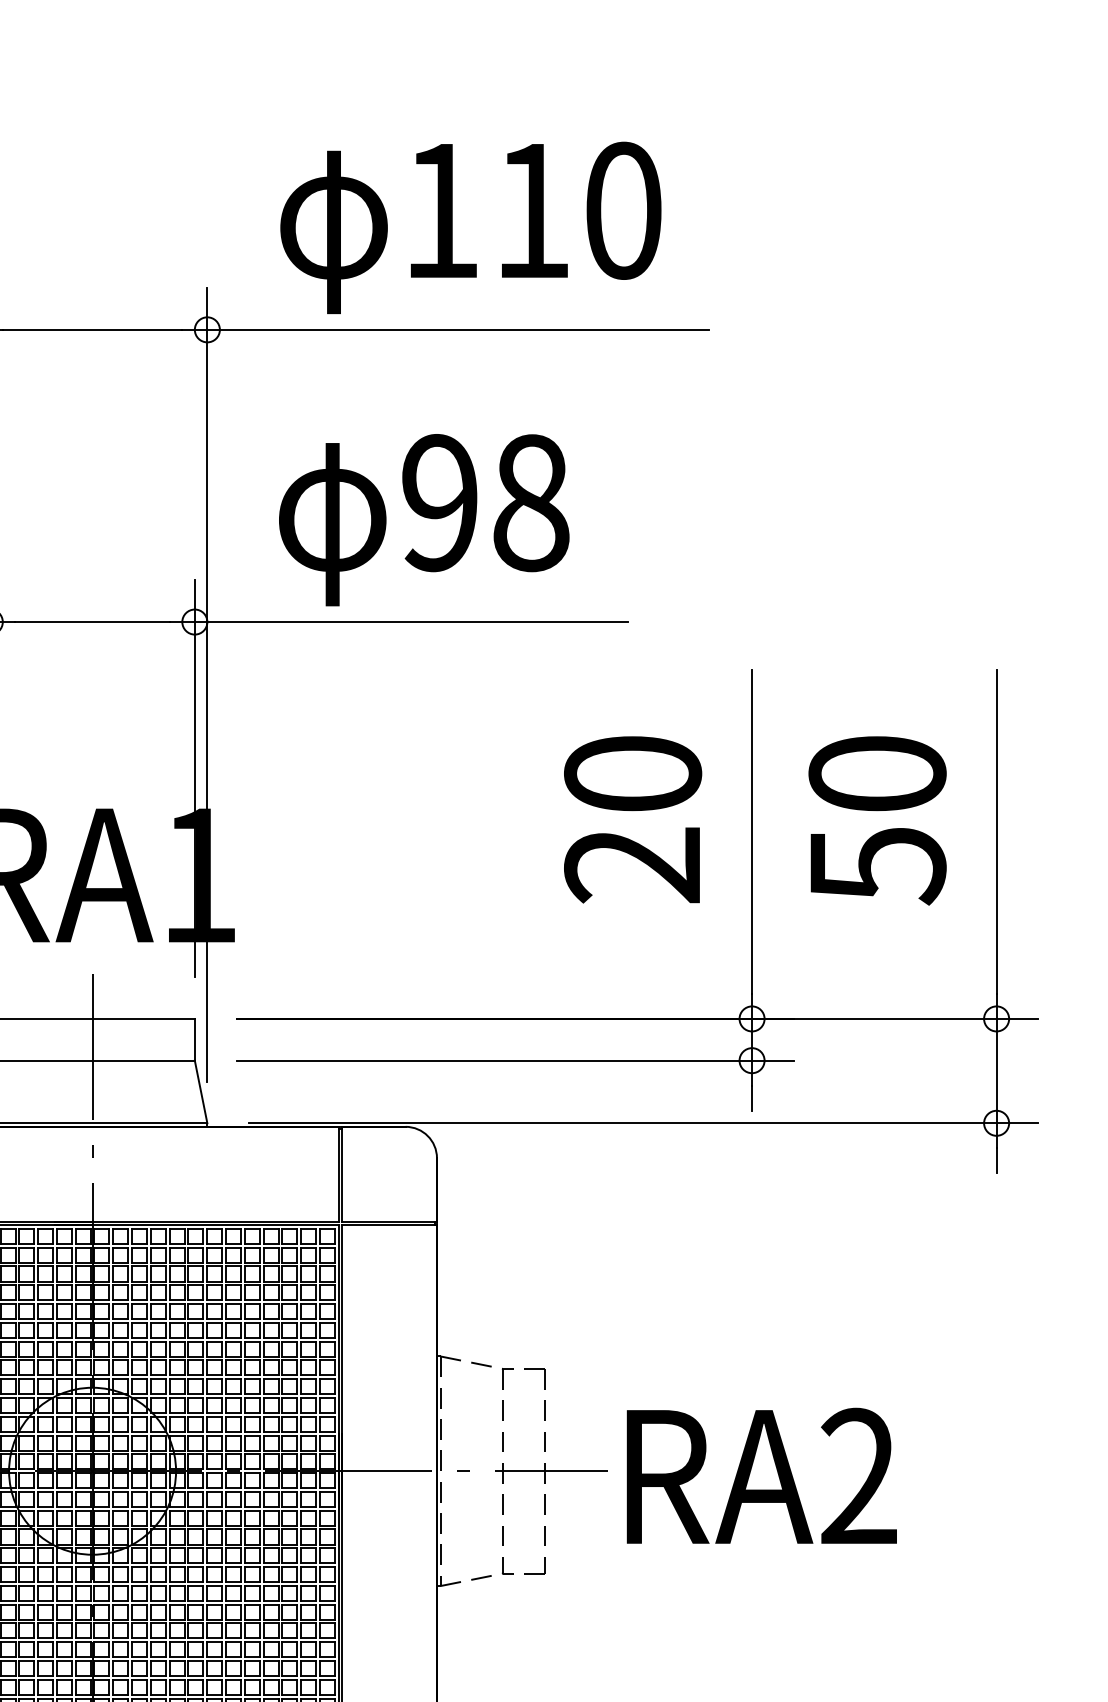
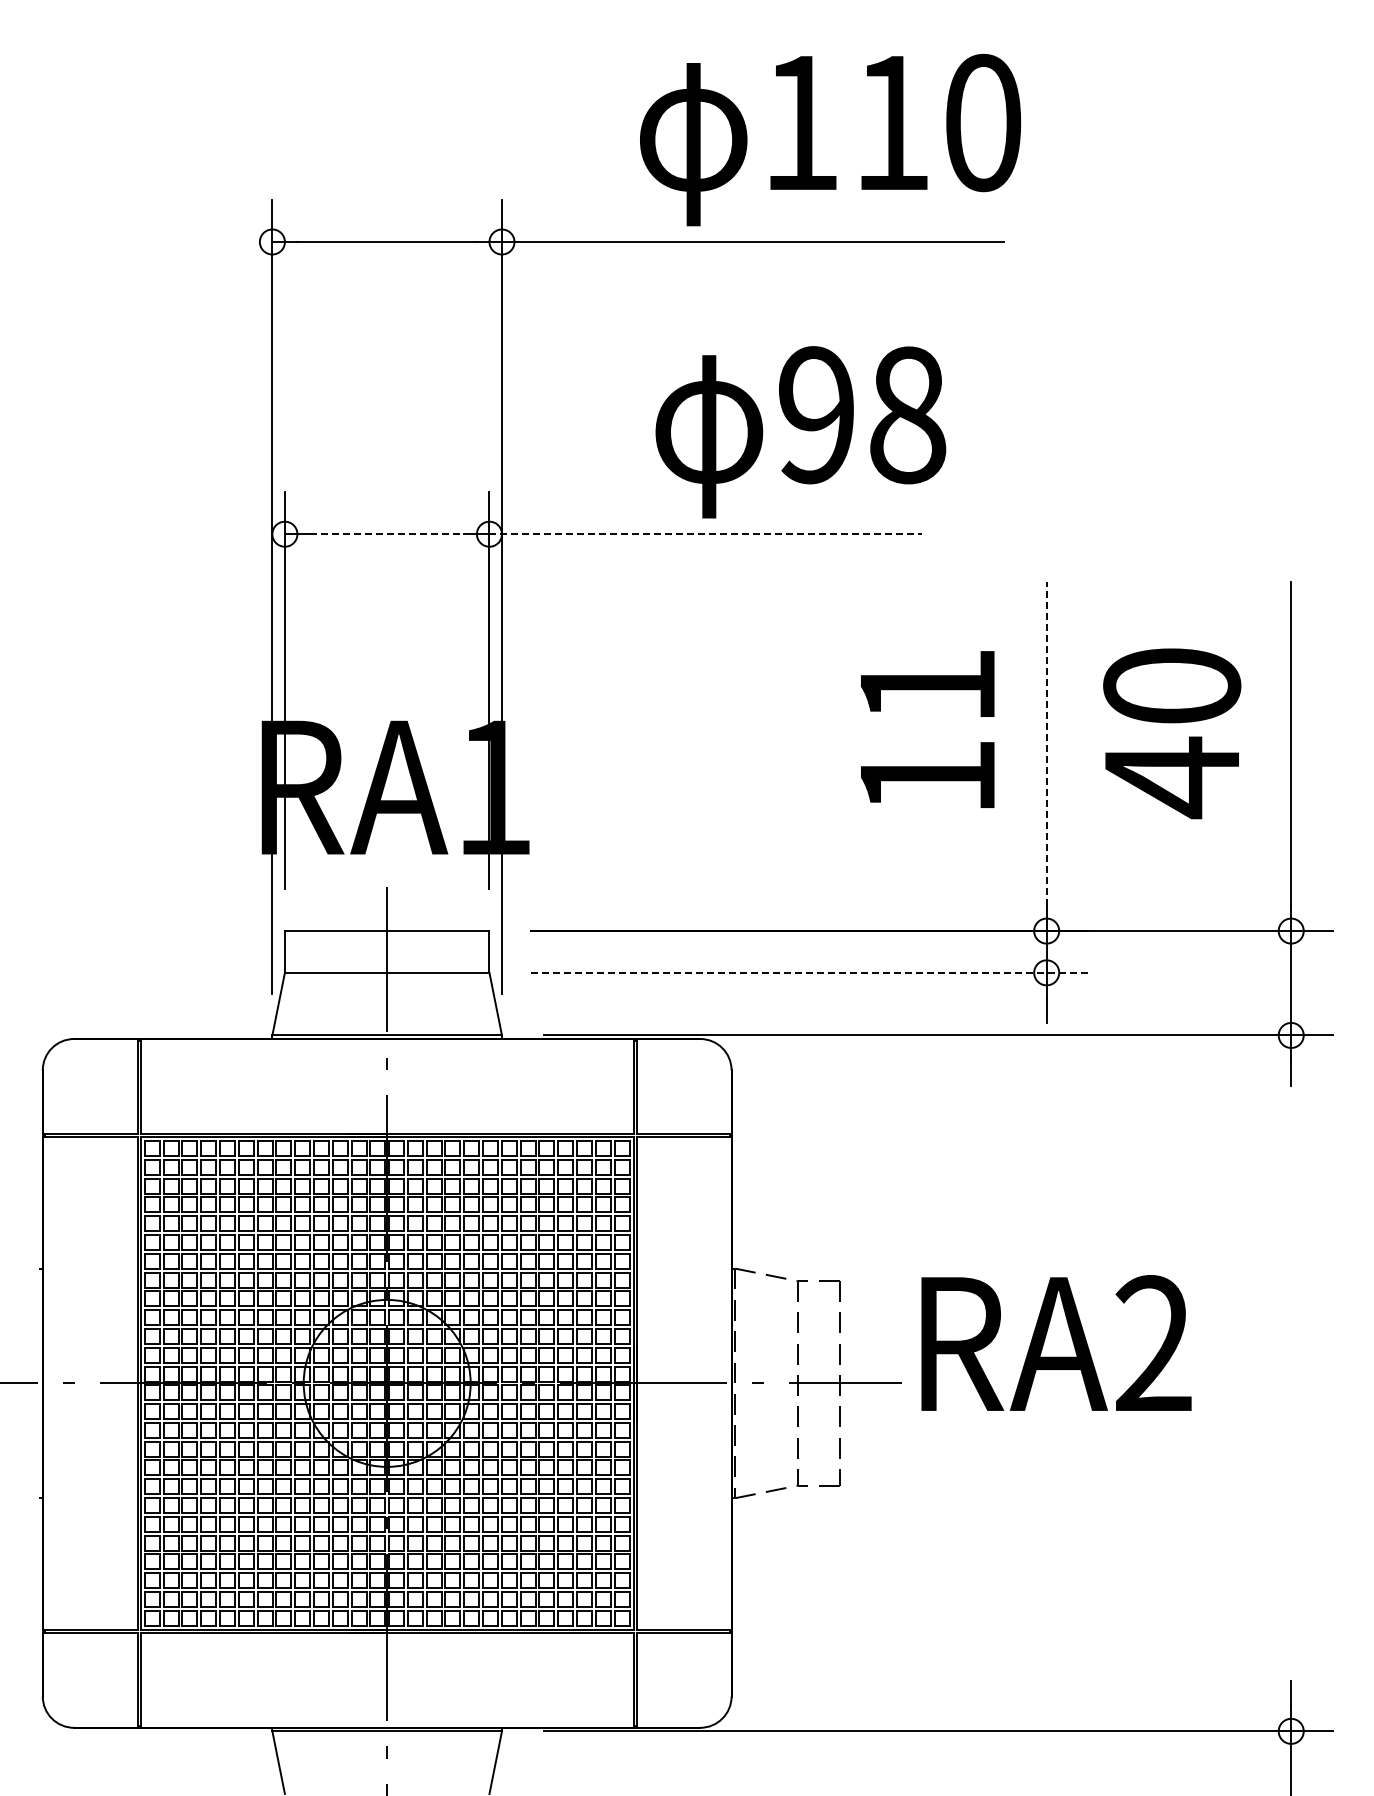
text: (470, 227) -> (830, 139), moved
text: (423, 520) -> (800, 432), moved
line: (92, 622) -> (387, 534), solid -> dashed
line: (411, 622) -> (706, 534), solid -> dashed
text: (632, 819) -> (927, 731), 20 -> 11
line: (751, 831) -> (1046, 743), solid -> dashed
text: (878, 865) -> (1173, 777), 50 -> 40
line: (514, 1060) -> (809, 972), solid -> dashed
text: (761, 1475) -> (1056, 1342), moved

